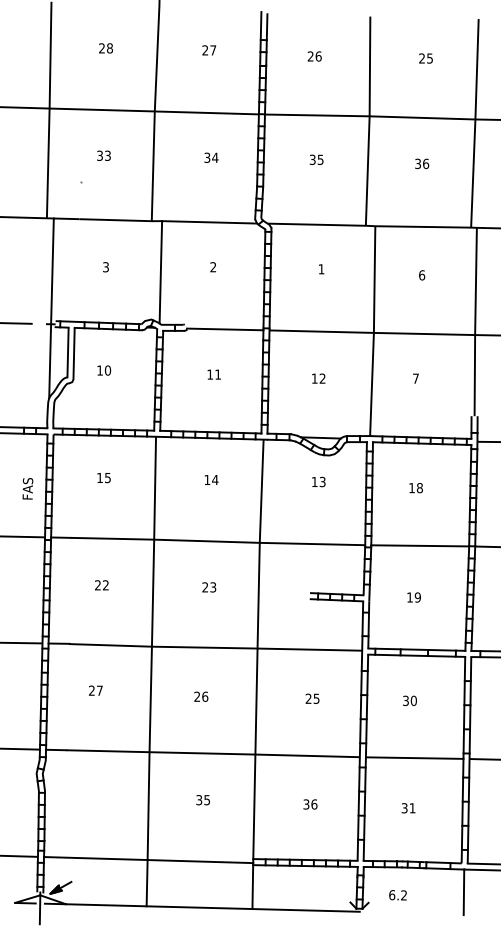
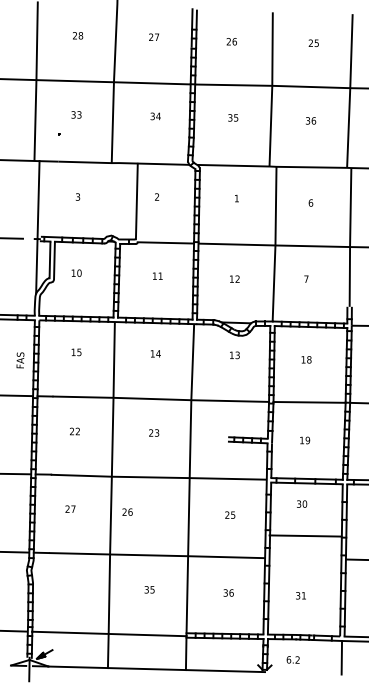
line: (160, 272) -> (136, 201), moved
text: (201, 696) -> (127, 511), moved
text: (409, 700) -> (301, 503), moved
line: (414, 757) -> (305, 535), moved

